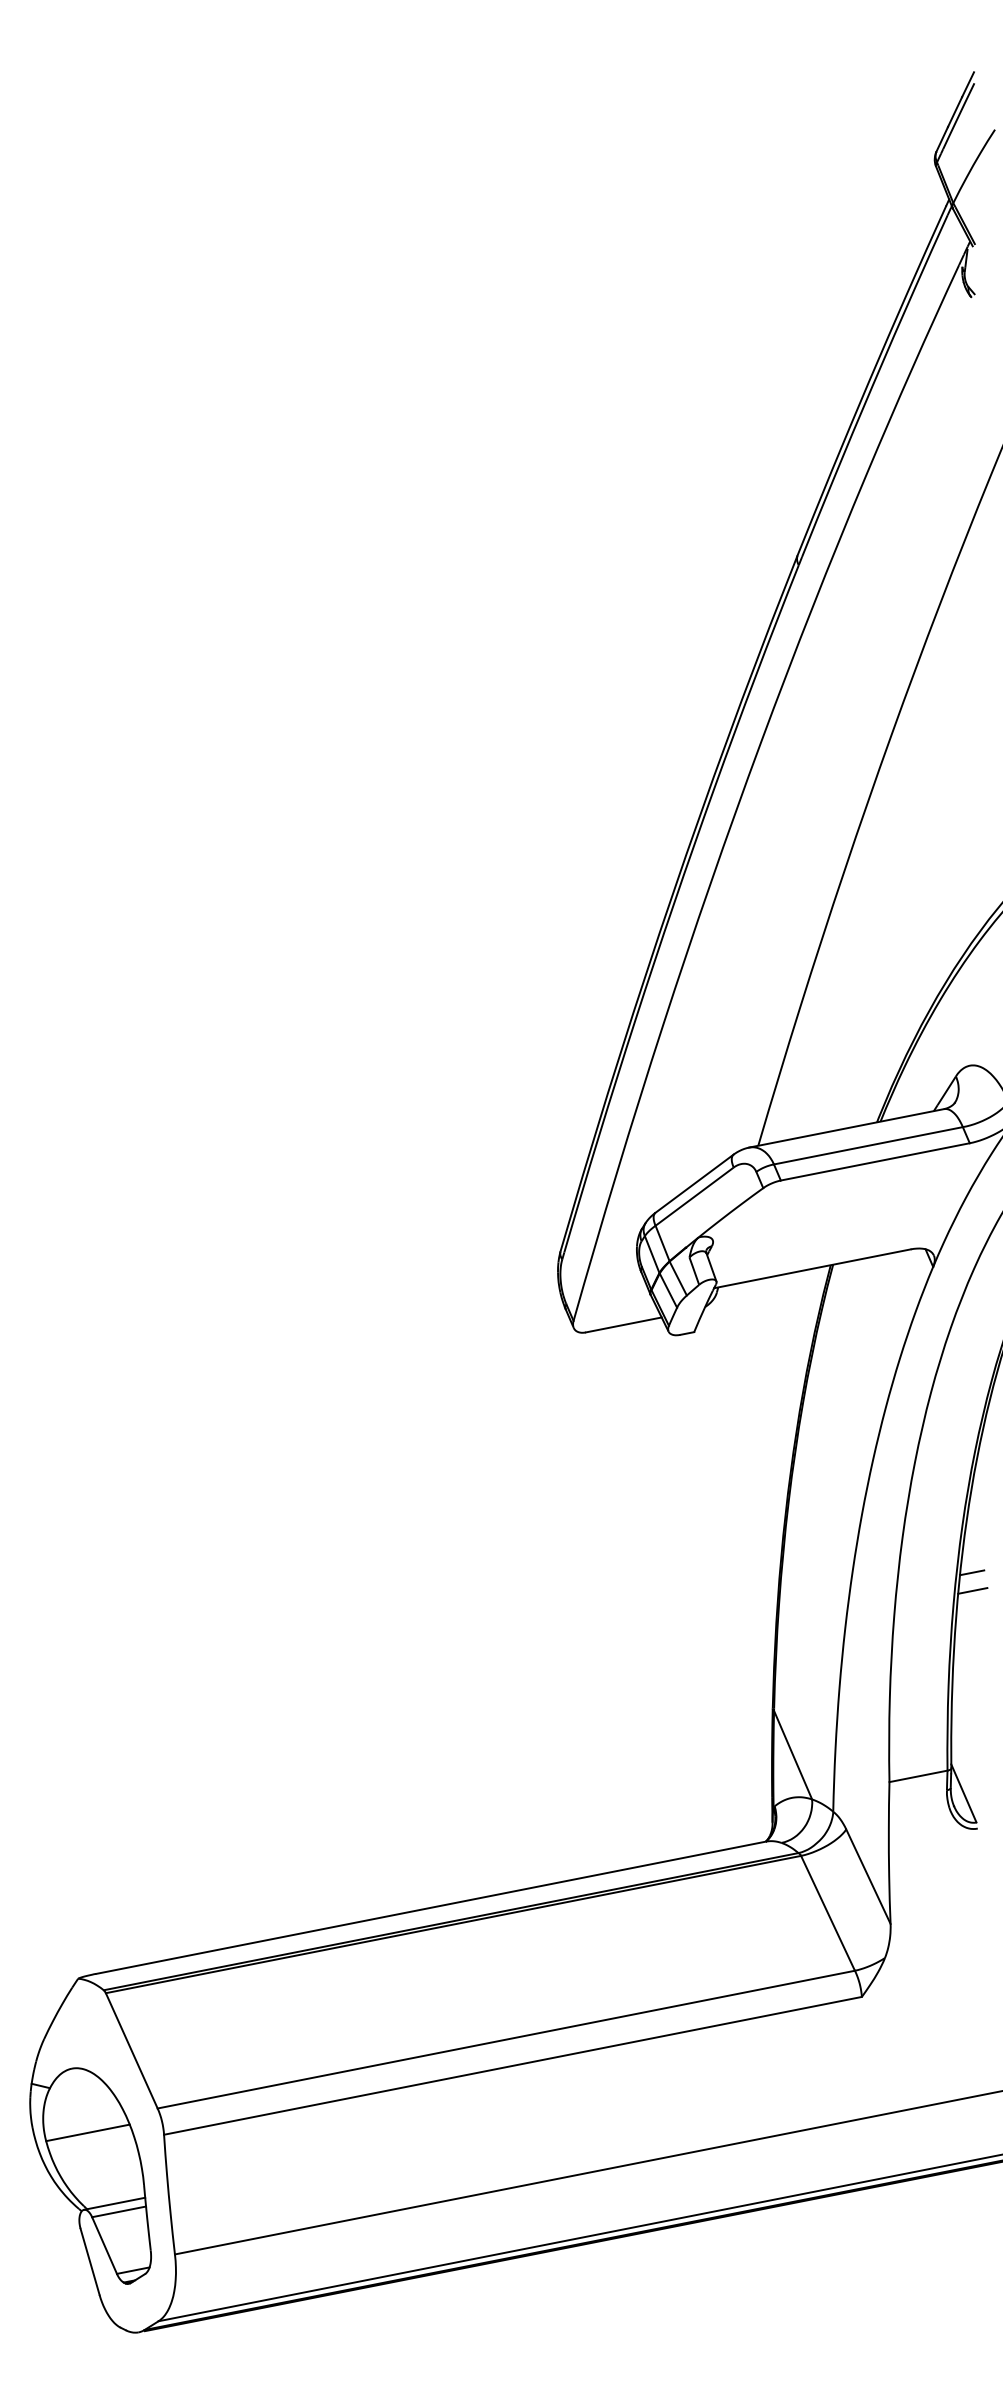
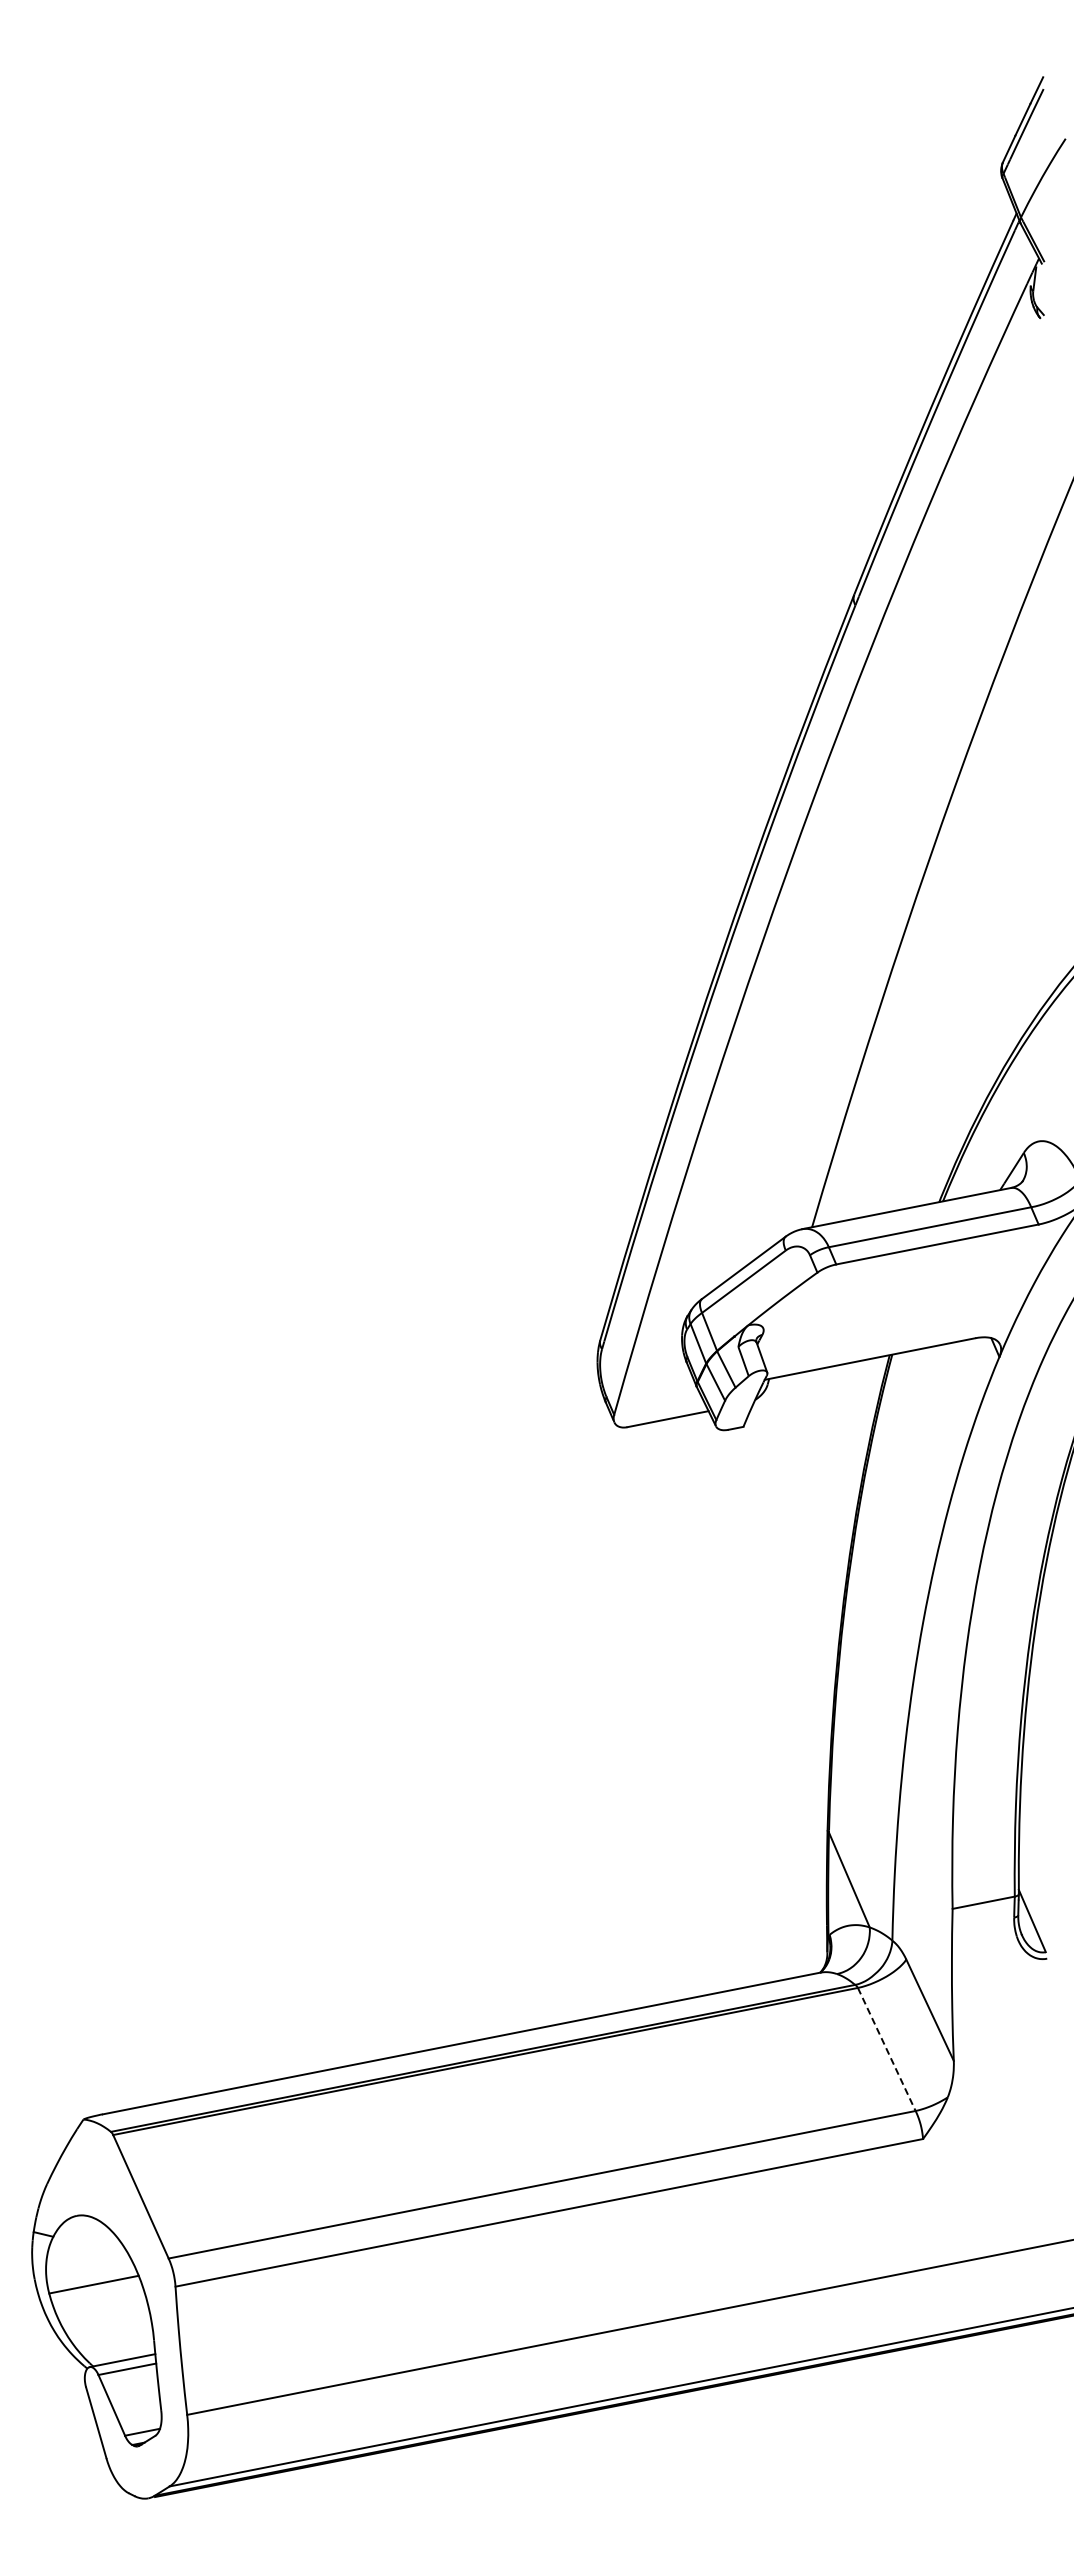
line: (972, 1572) -> (1041, 1684), removed
line: (972, 1591) -> (1041, 1704), removed
line: (827, 1913) -> (886, 2049), solid -> dashed

